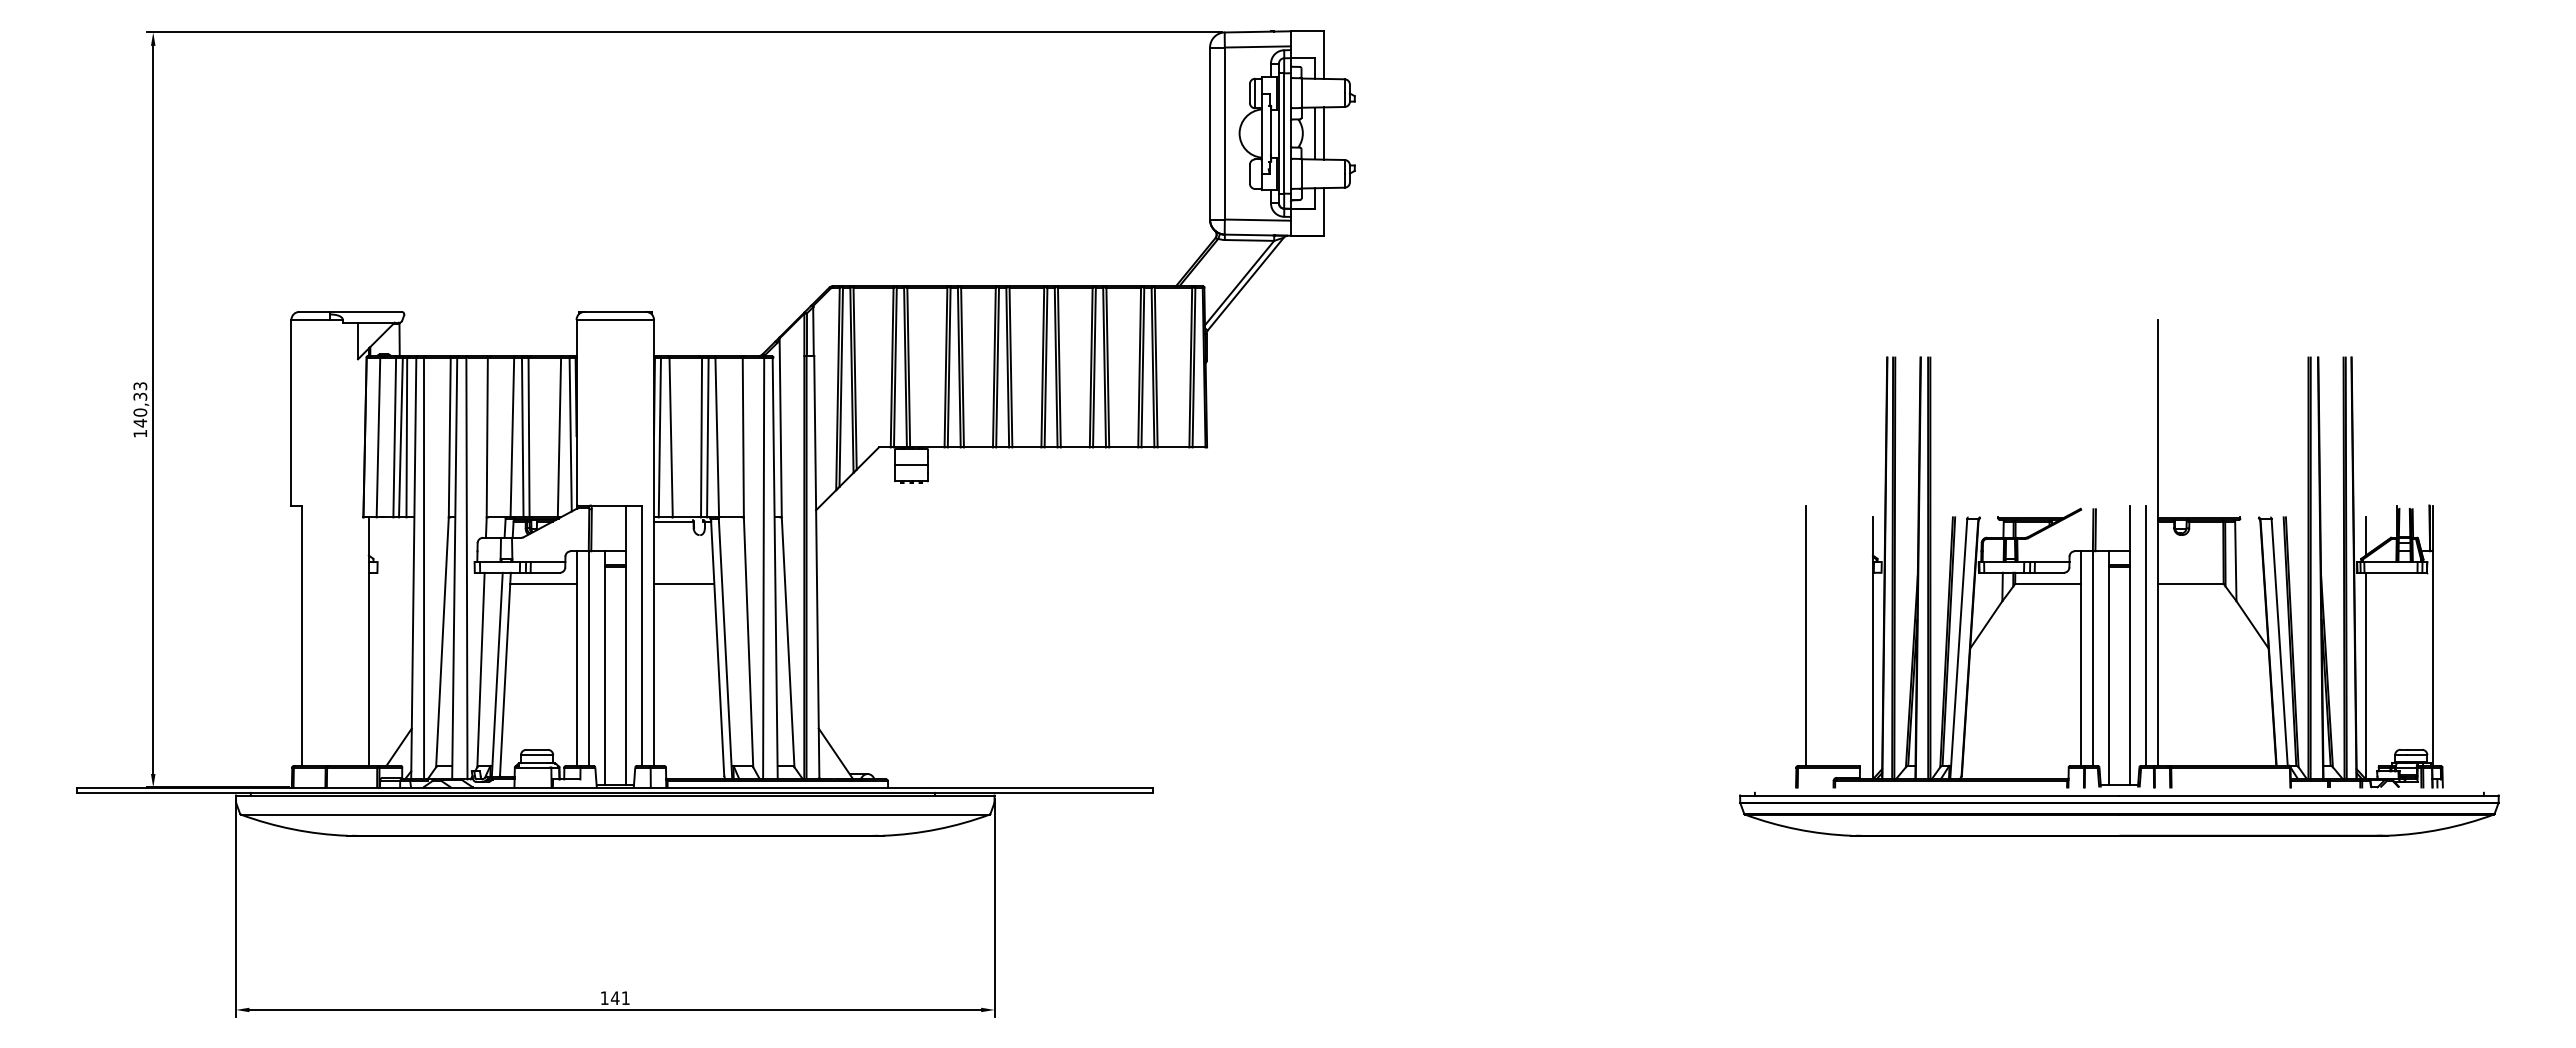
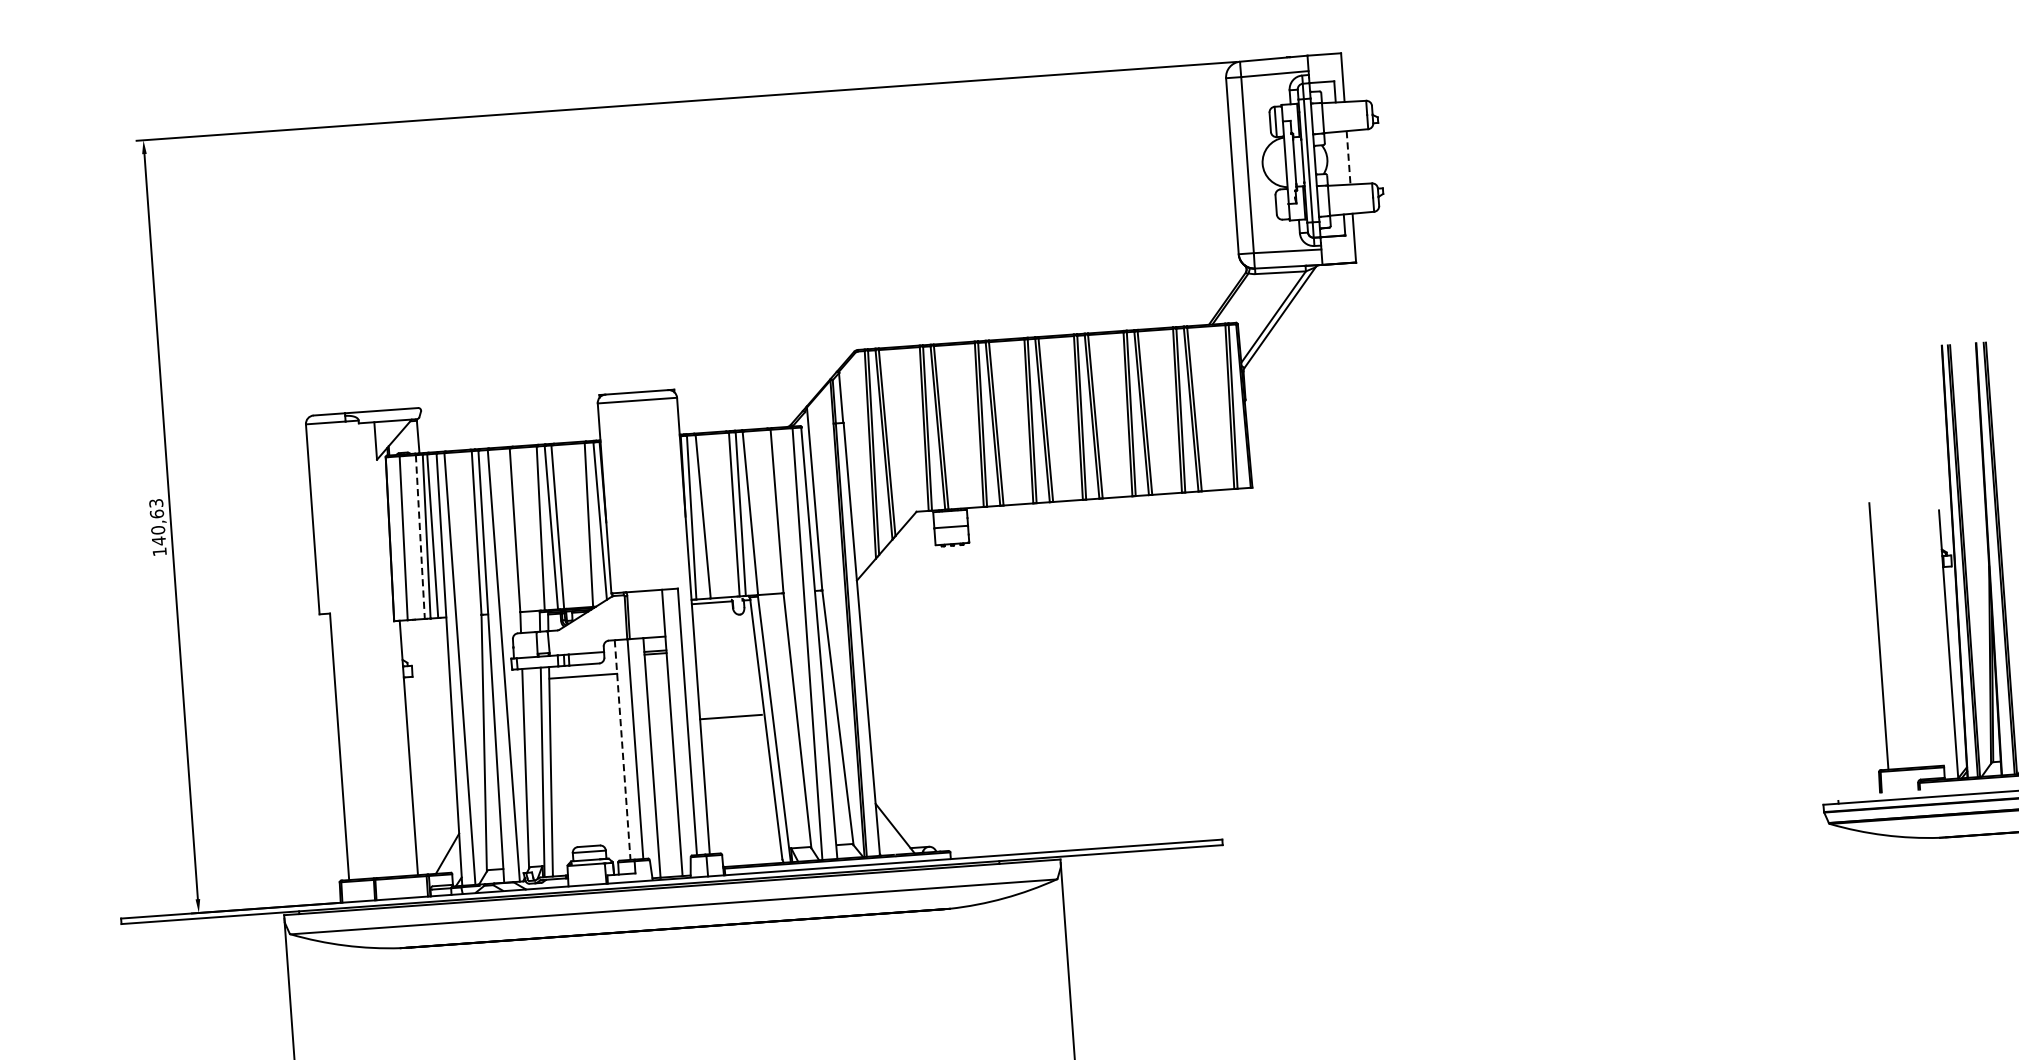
line: (1314, 133) -> (1339, 158), removed
line: (1323, 134) -> (1348, 158), solid -> dashed
text: (140, 396) -> (157, 513), 140,33 -> 140,63
line: (394, 437) -> (420, 537), solid -> dashed
line: (684, 584) -> (731, 717), moved
line: (576, 659) -> (622, 750), solid -> dashed

